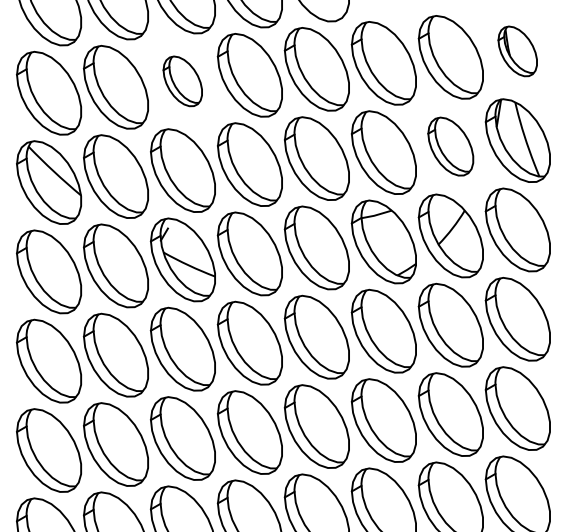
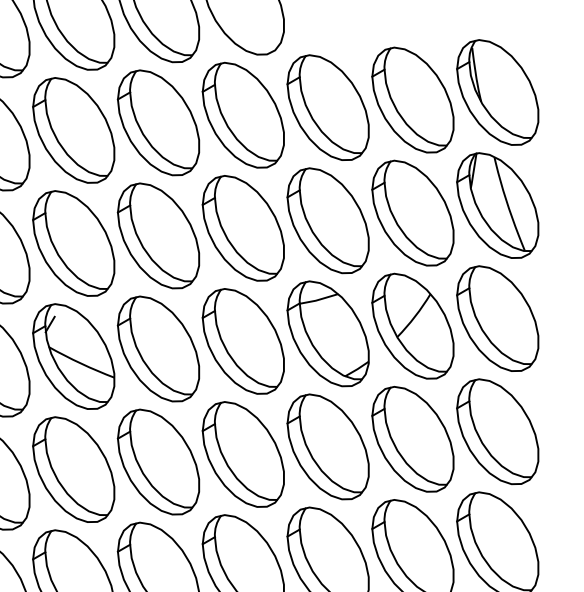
part: (517, 51) -> (497, 92), size x1.67
part: (182, 81) -> (73, 130), size x1.67
part: (450, 146) -> (412, 212), size x1.43

